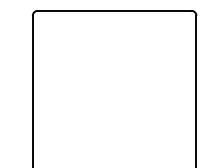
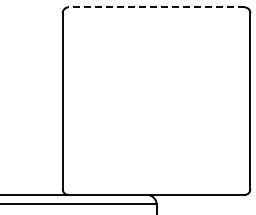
line: (114, 10) -> (156, 7), solid -> dashed

